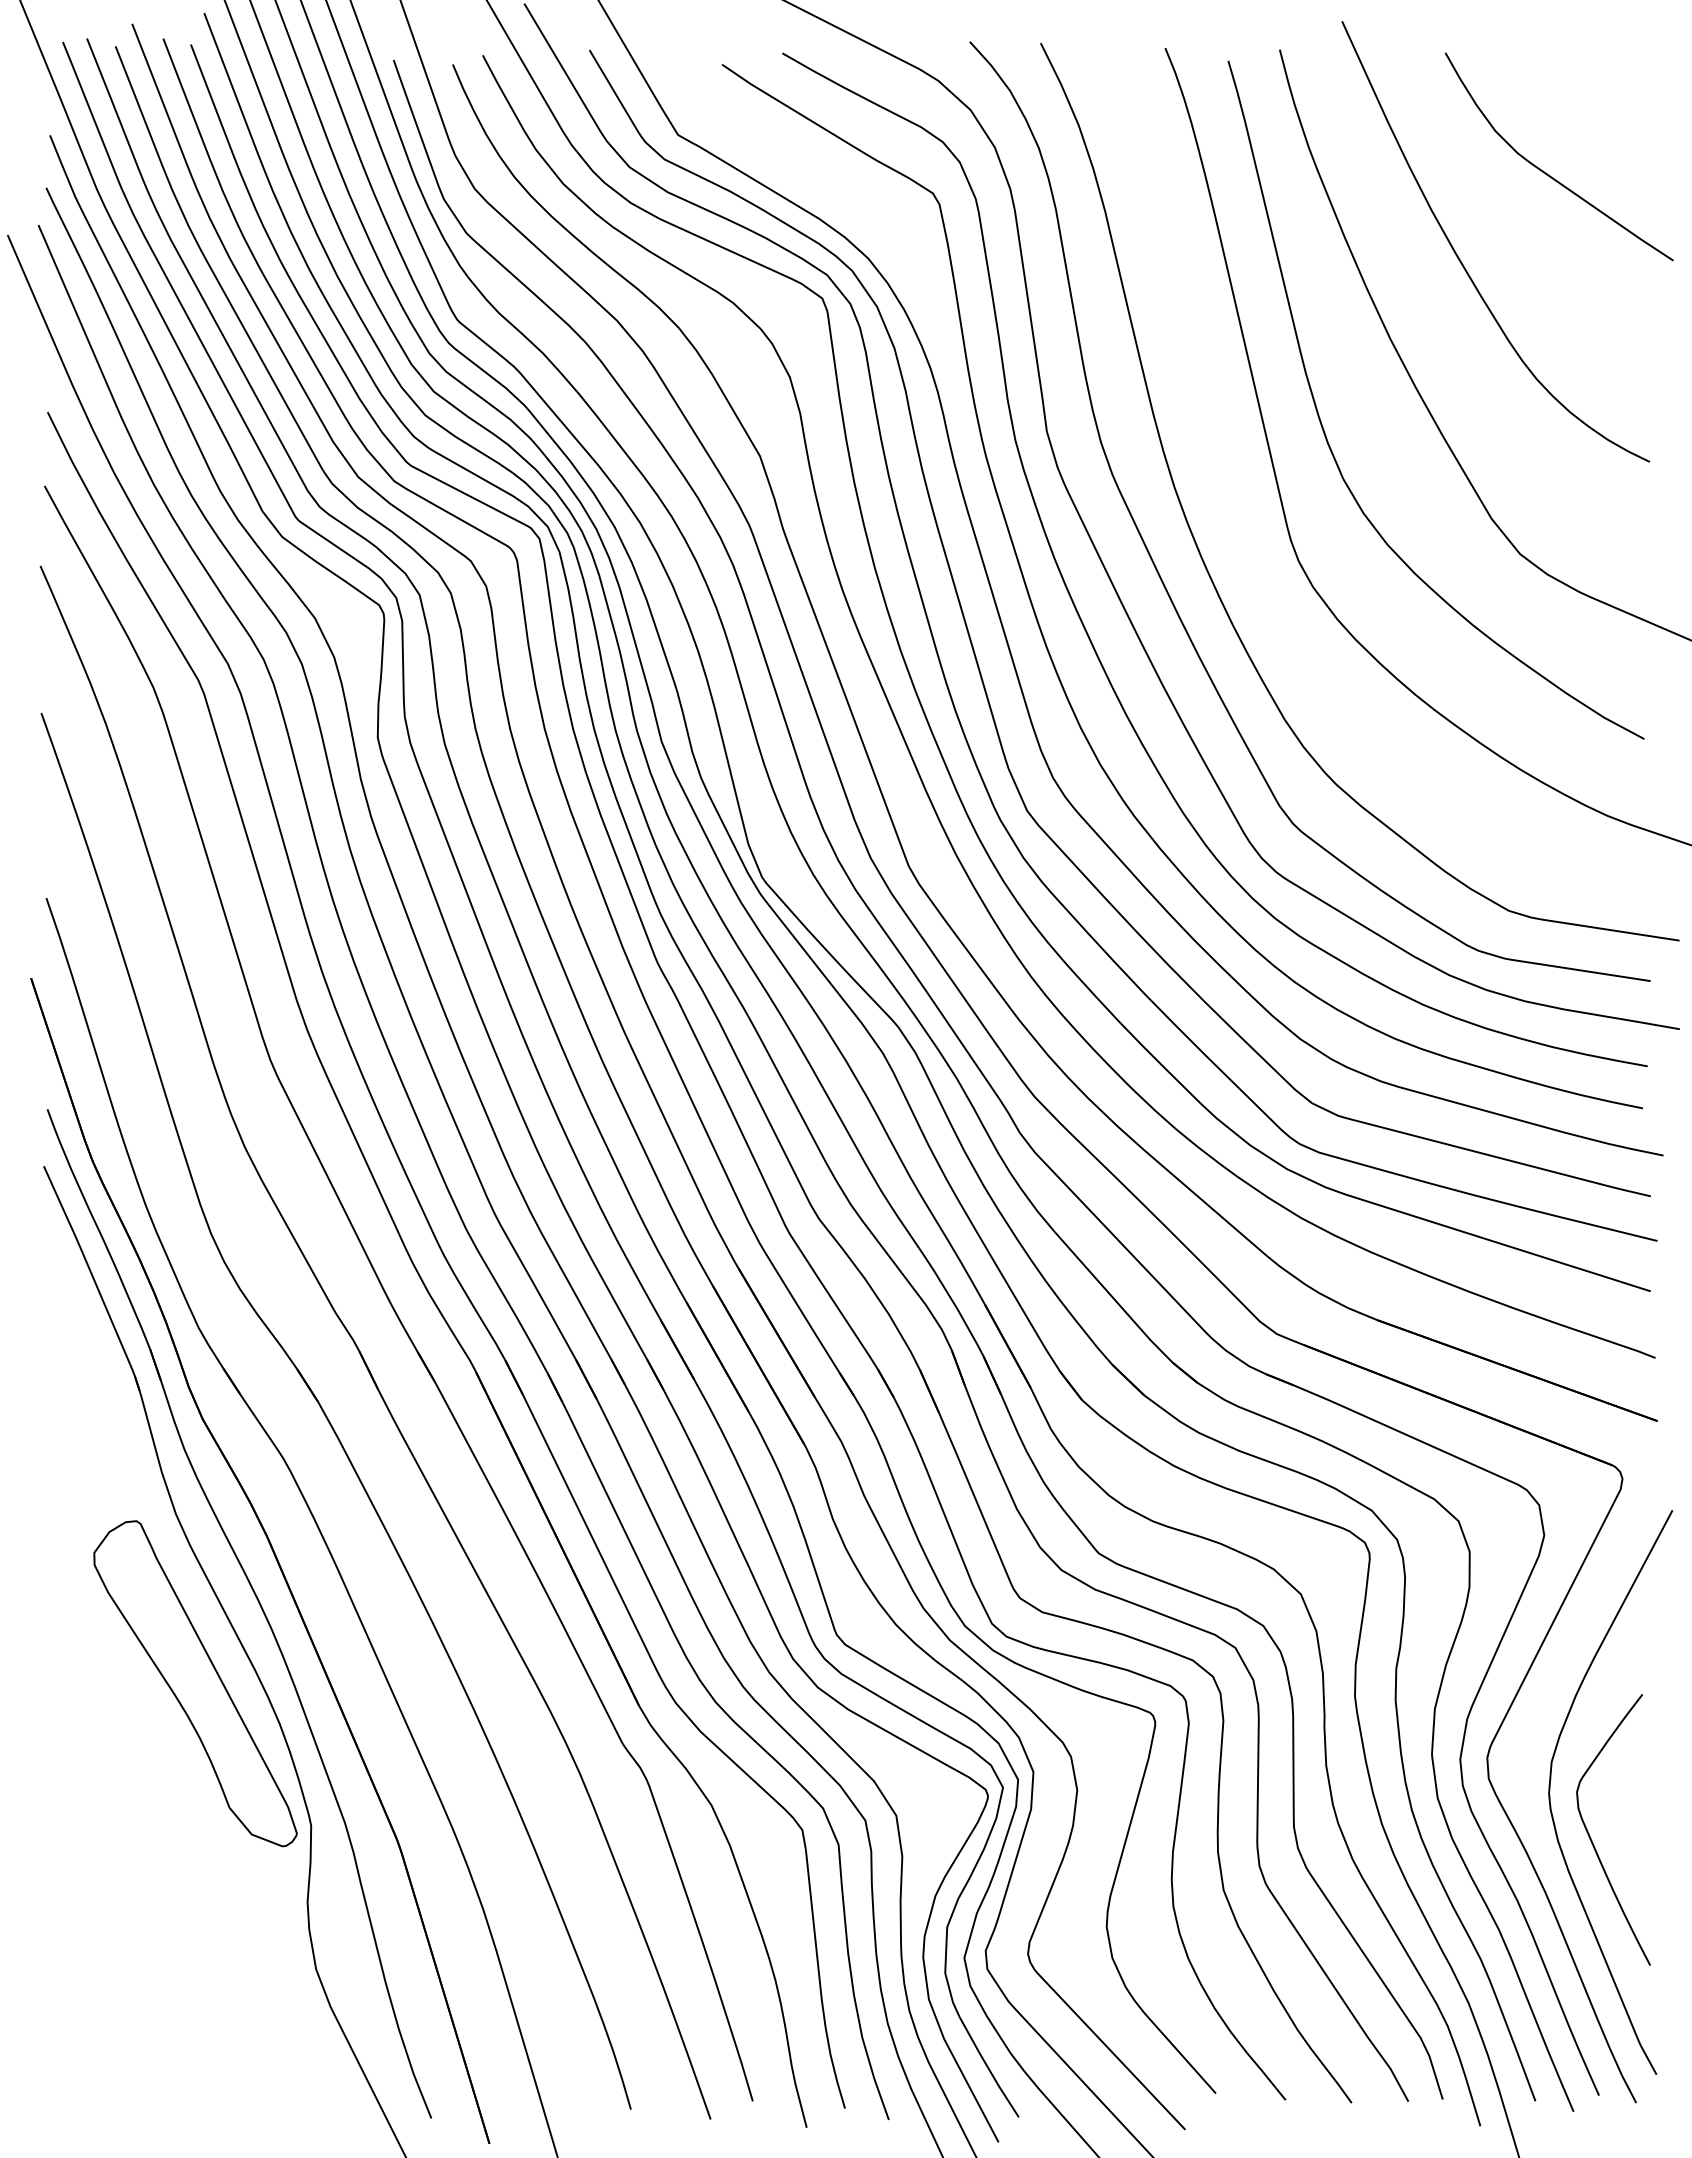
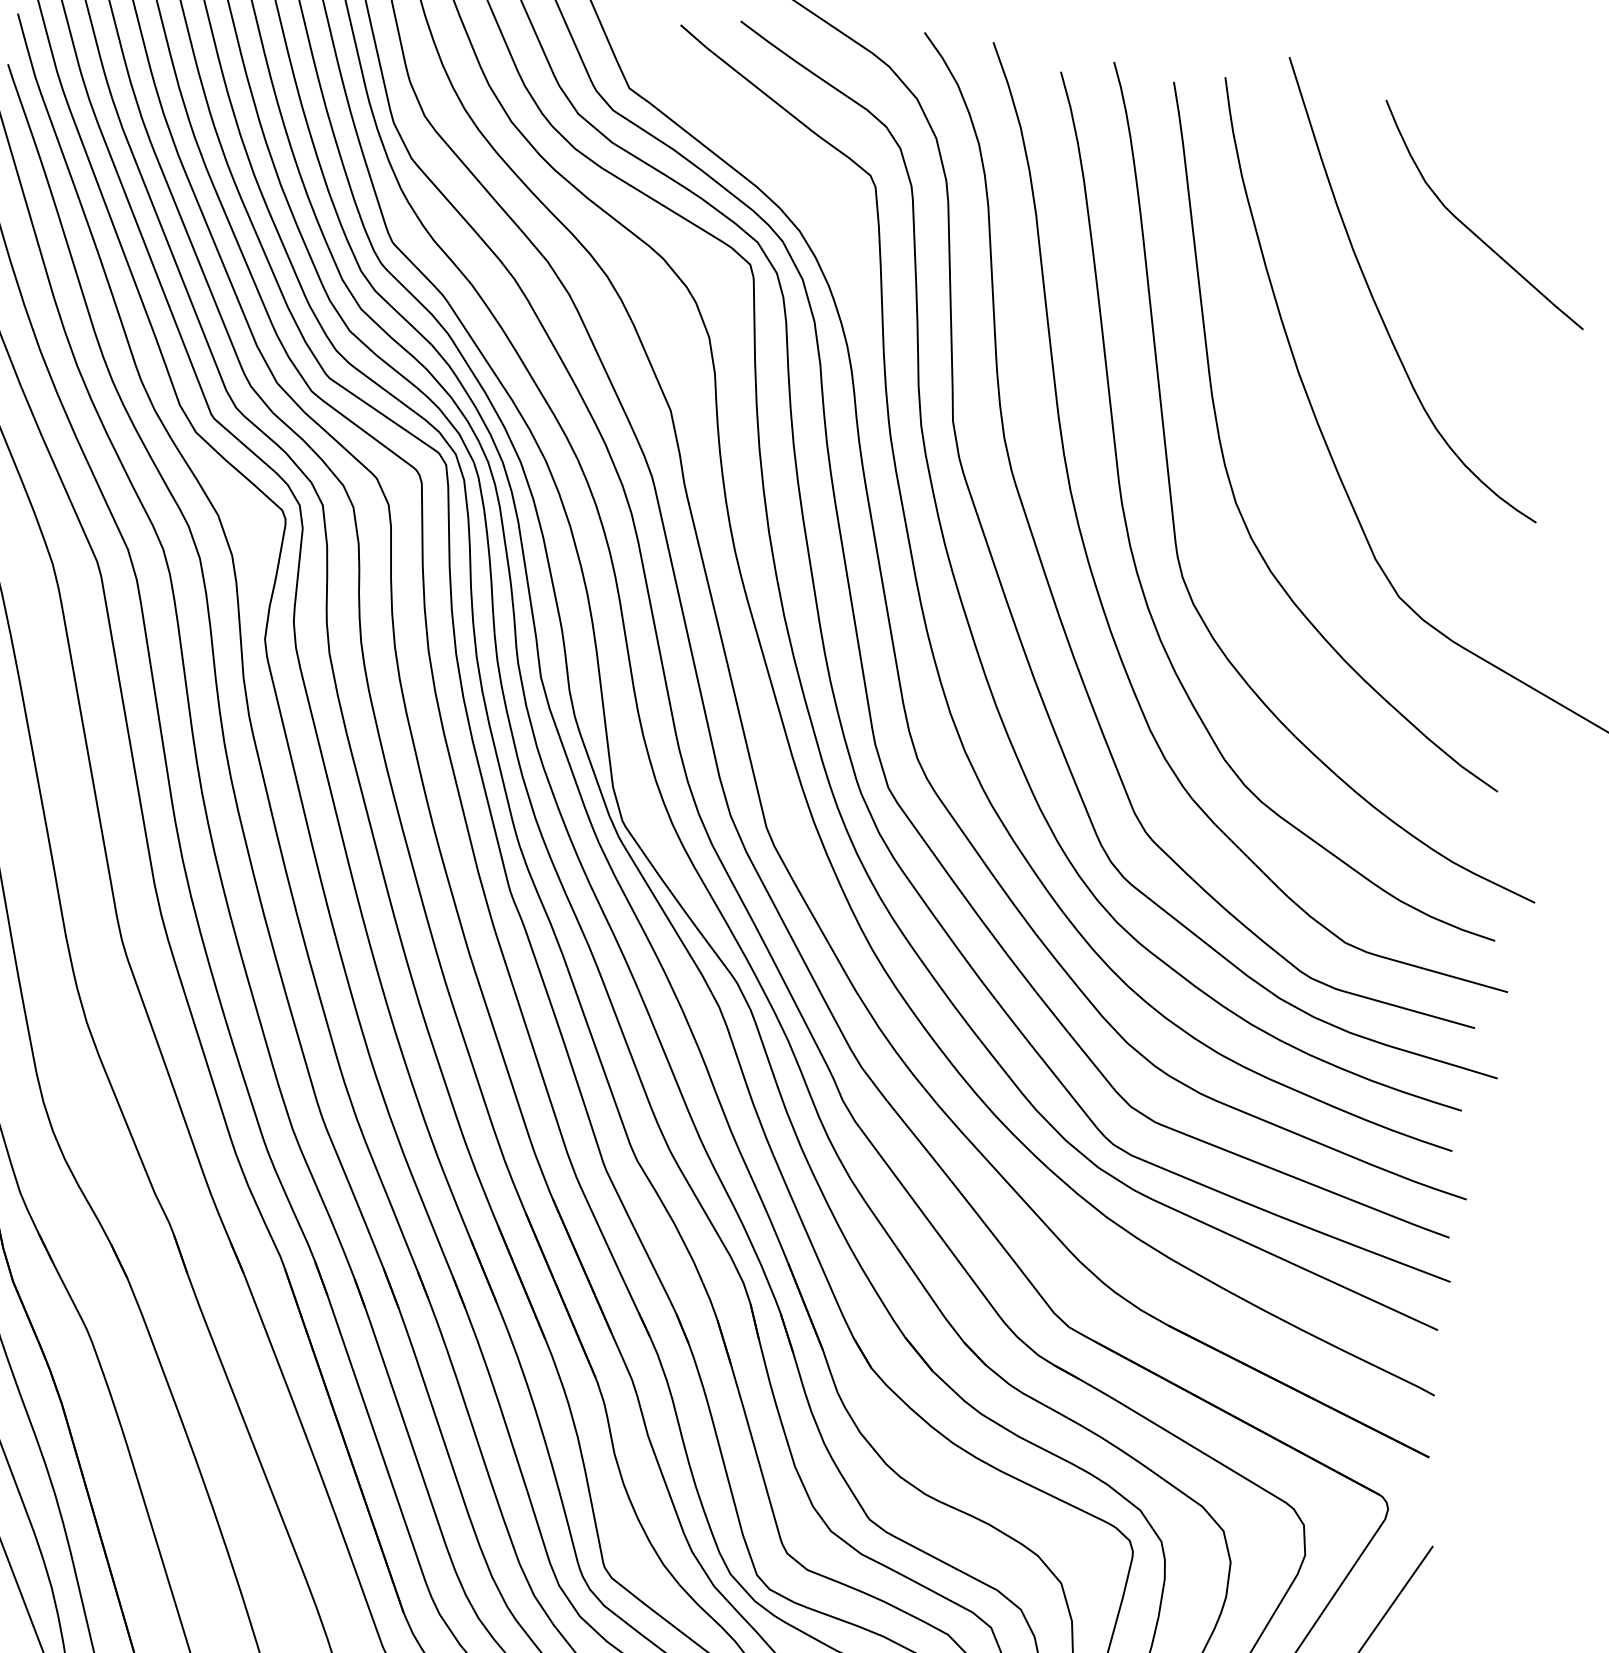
curve: (1239, 525) -> (1129, 535), added

